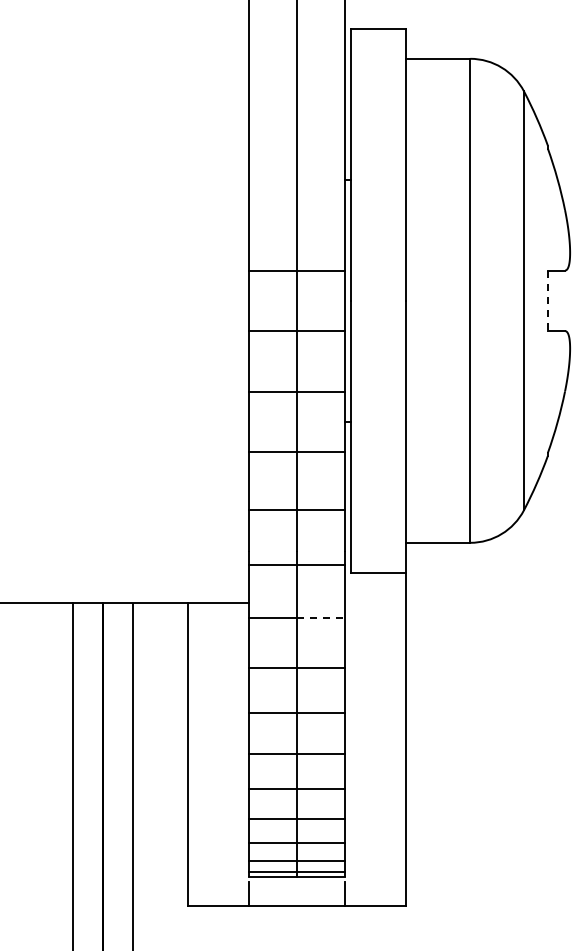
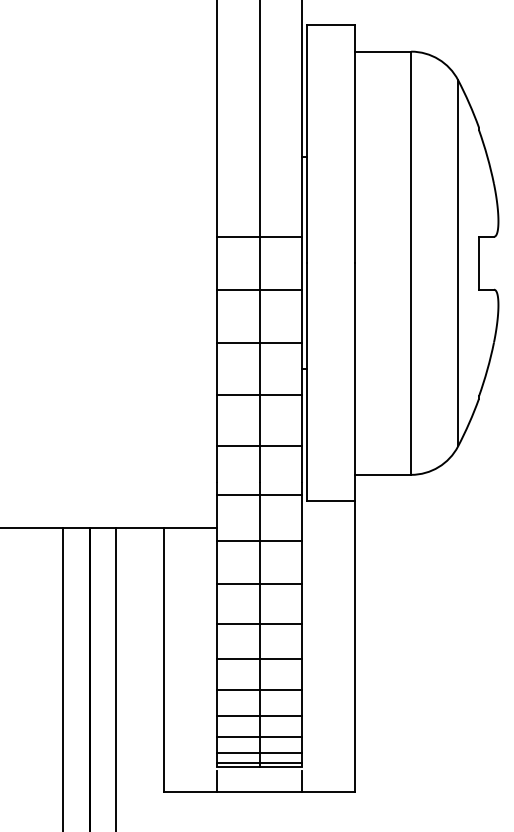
line: (547, 301) -> (478, 263), dashed -> solid
line: (321, 618) -> (281, 541), dashed -> solid

